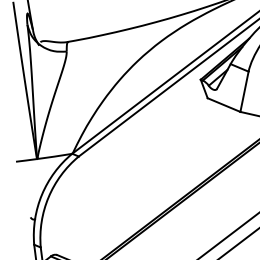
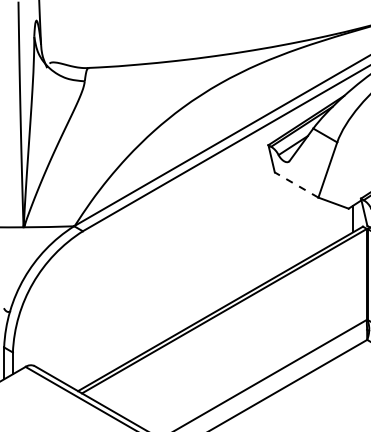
line: (223, 104) -> (296, 184), solid -> dashed

